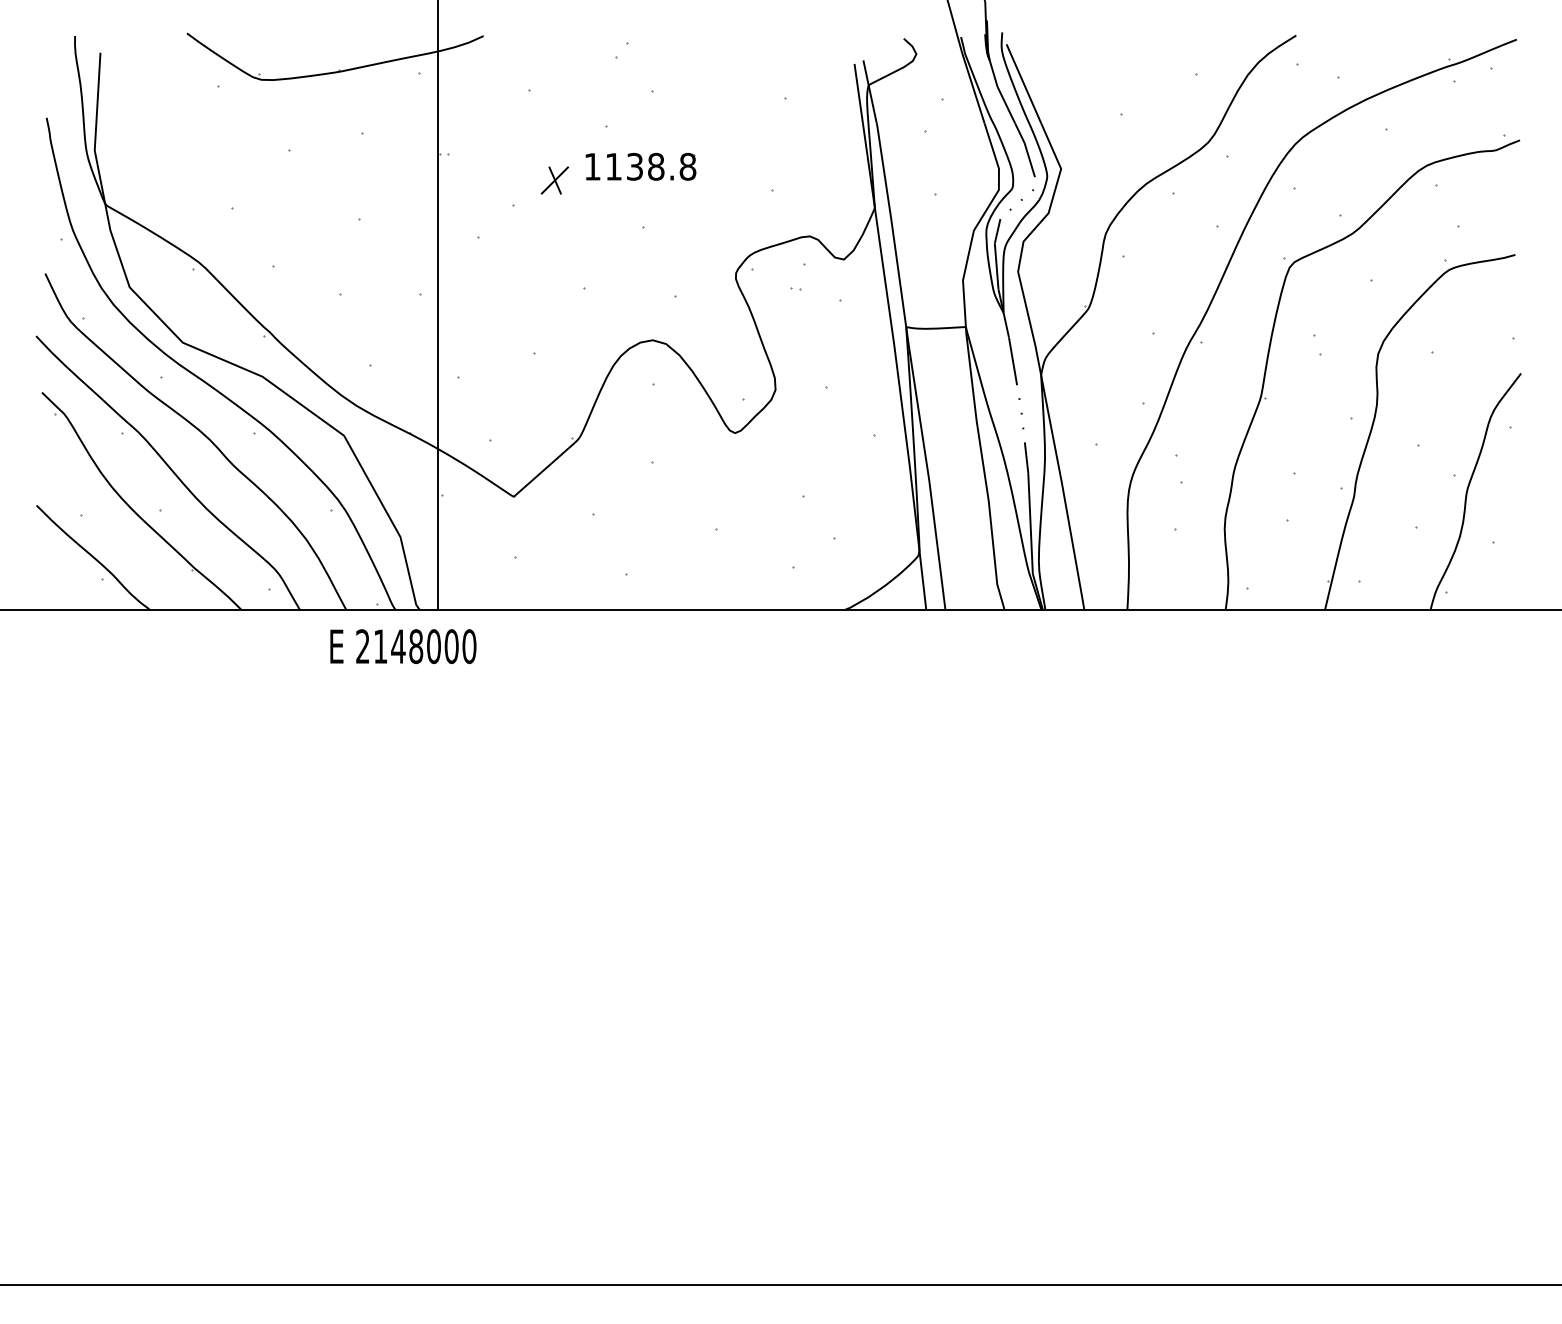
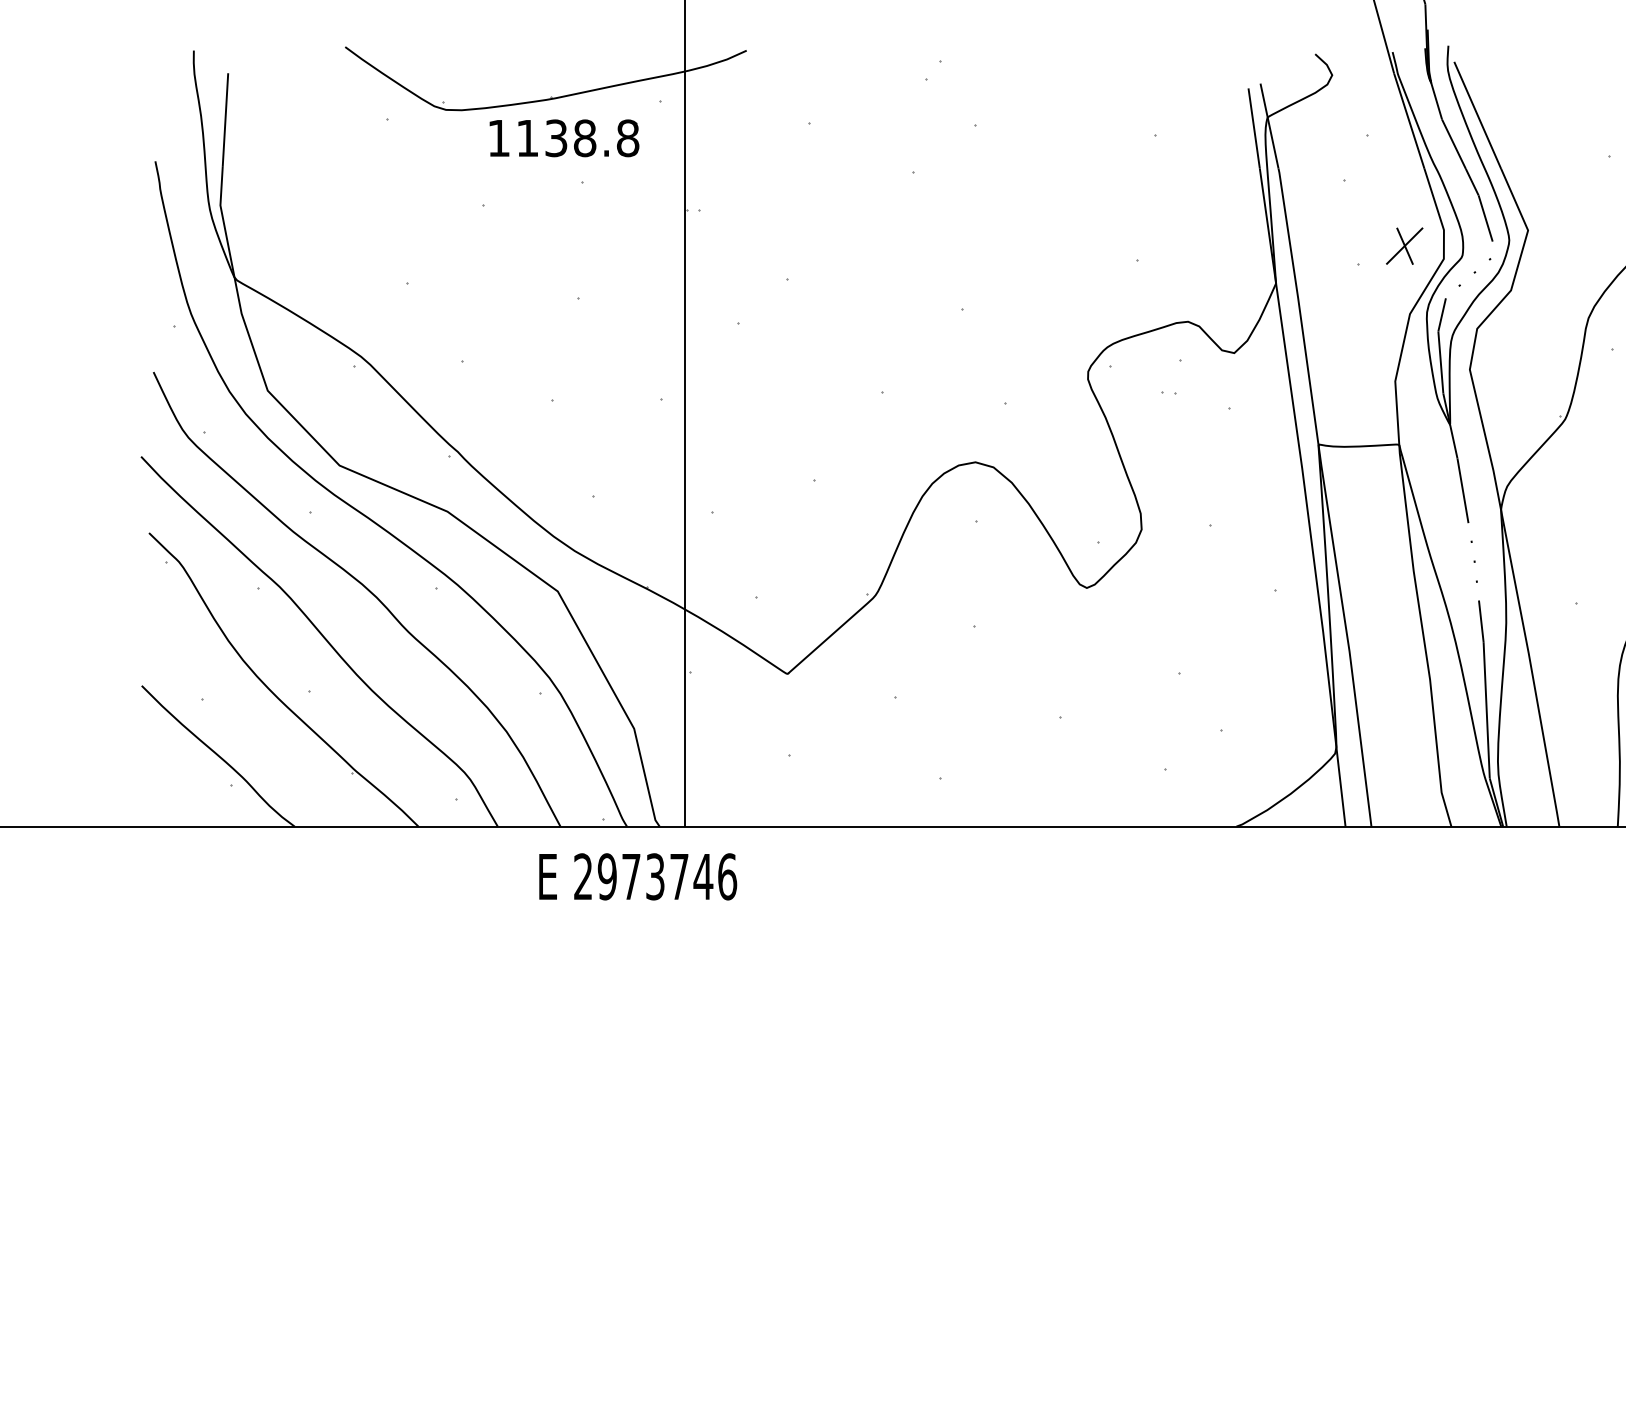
part: (640, 166) -> (563, 137), moved
part: (554, 180) -> (1404, 246), moved
text: (424, 646) -> (666, 876), 2148000 -> 2973746

